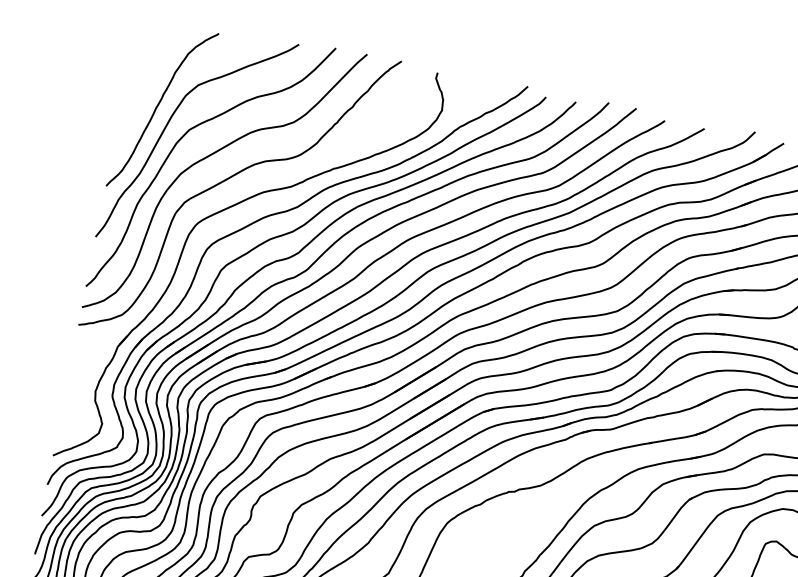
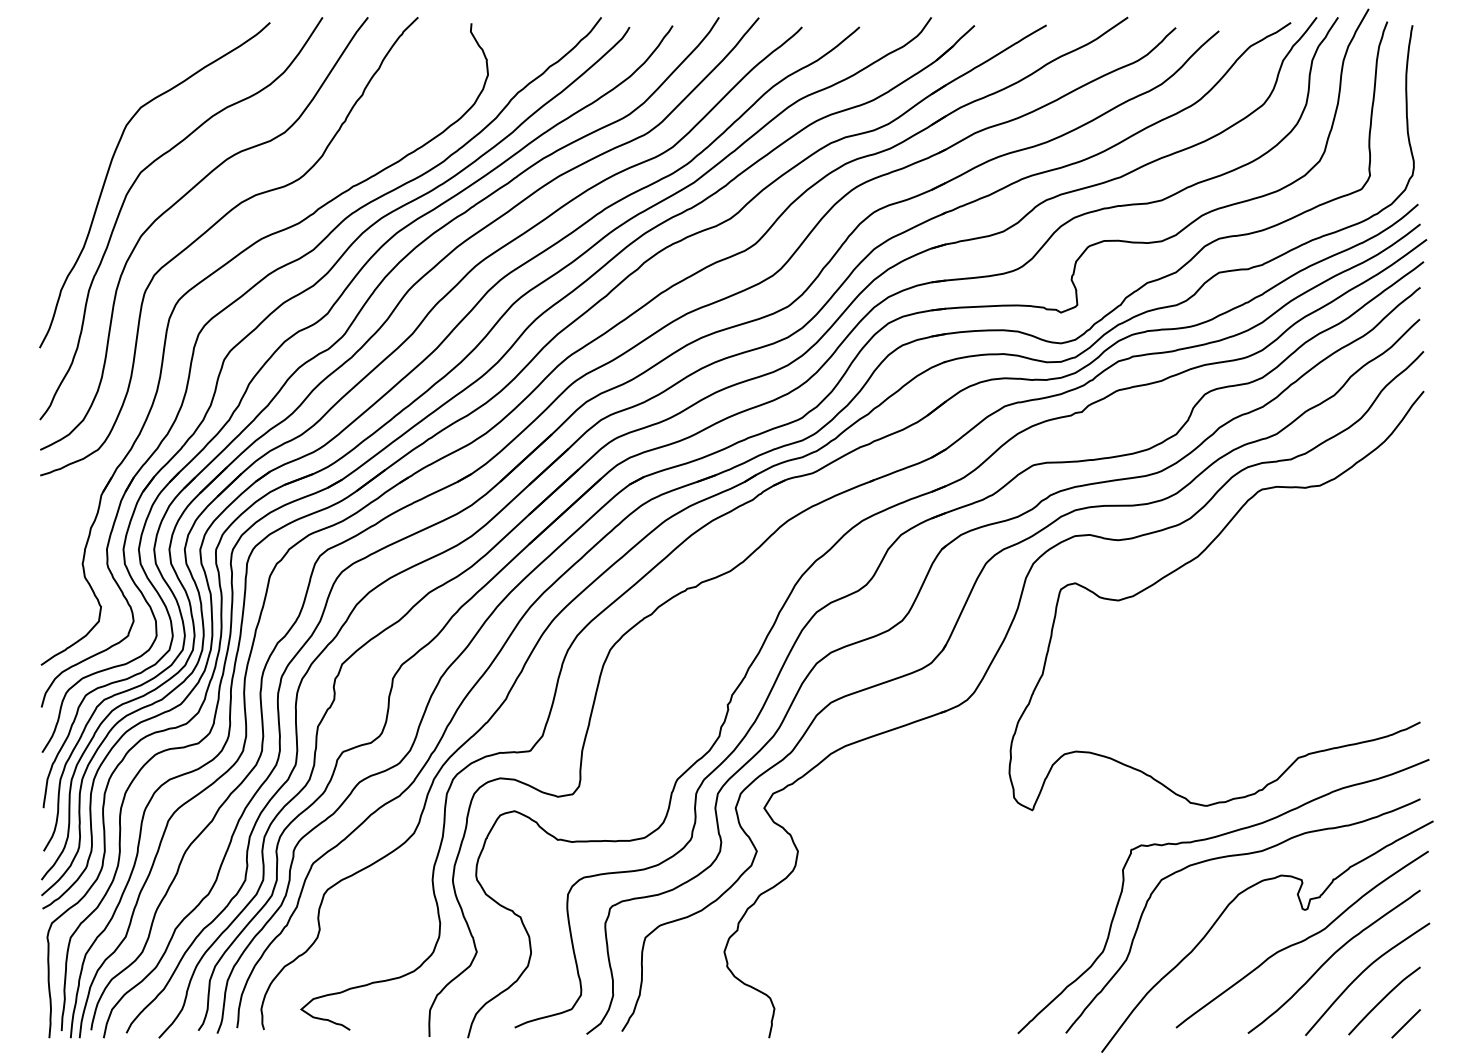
curve: (158, 106) -> (90, 148), removed

